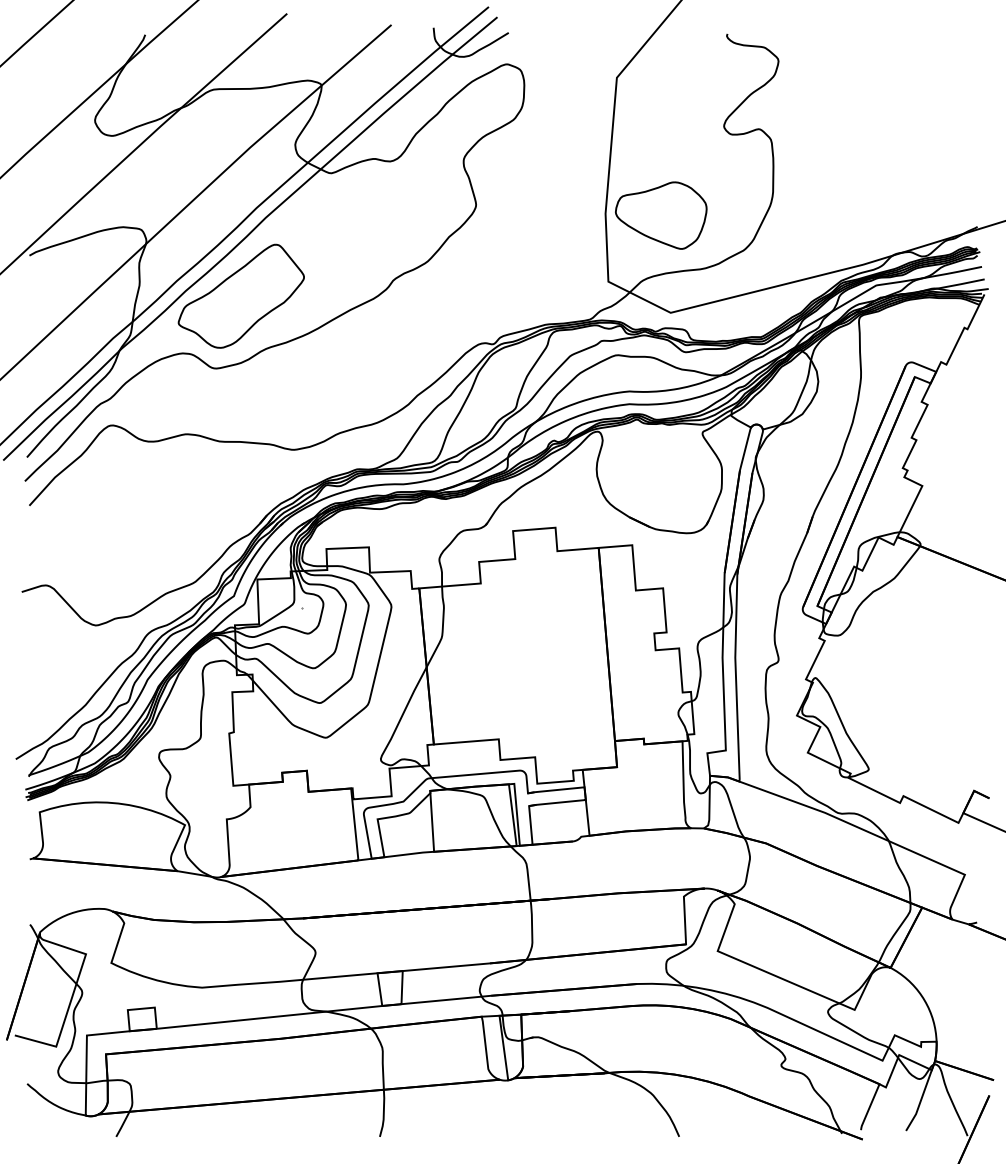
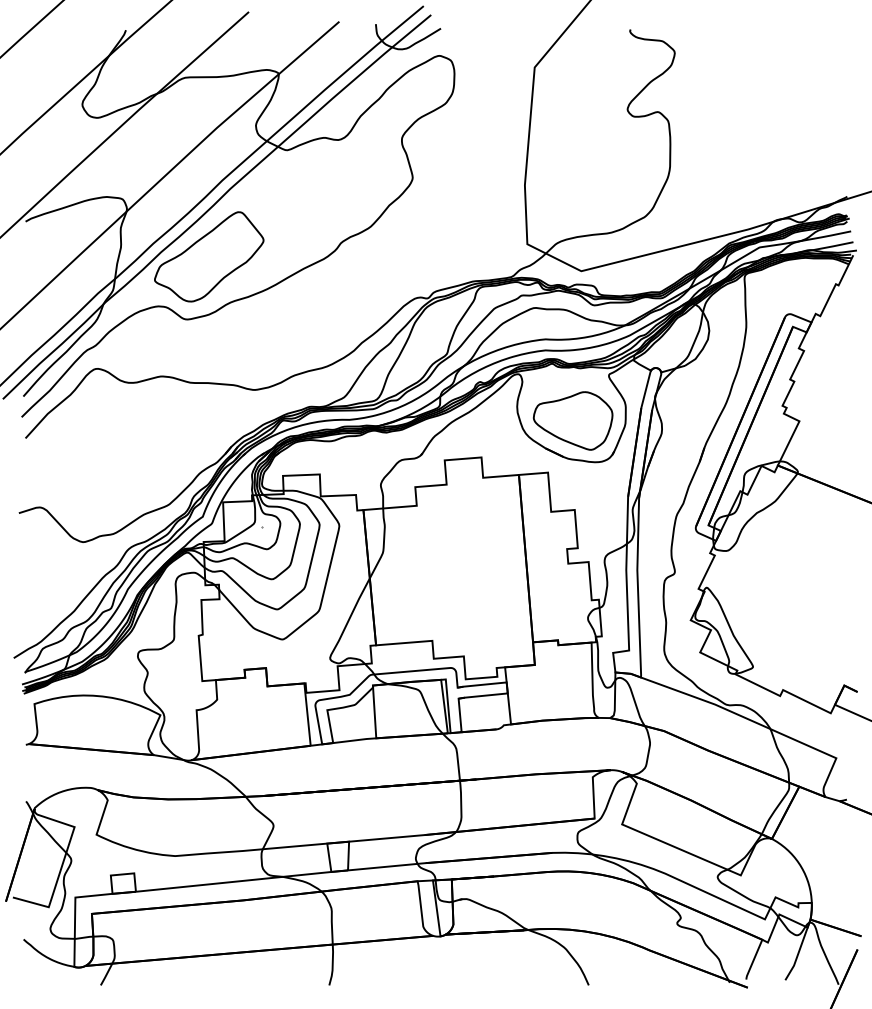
part: (661, 215) -> (573, 420), moved

